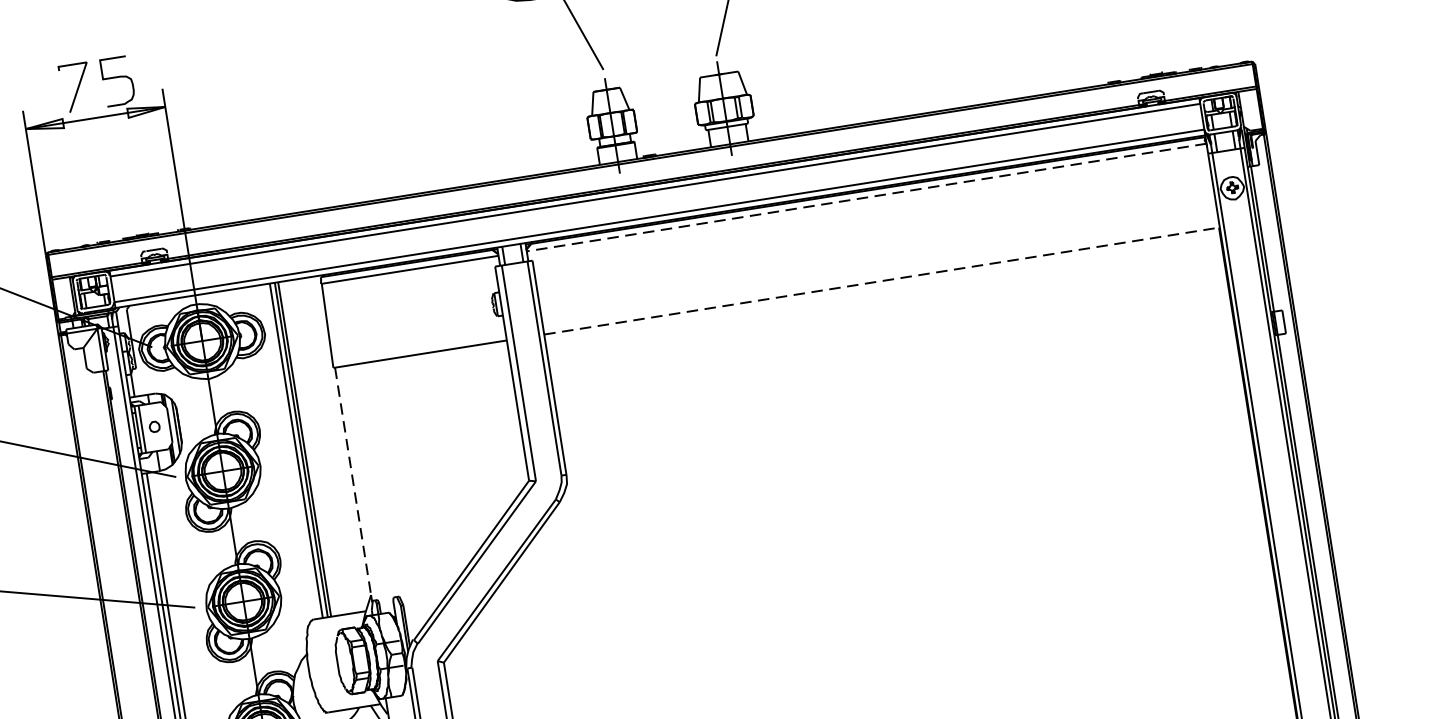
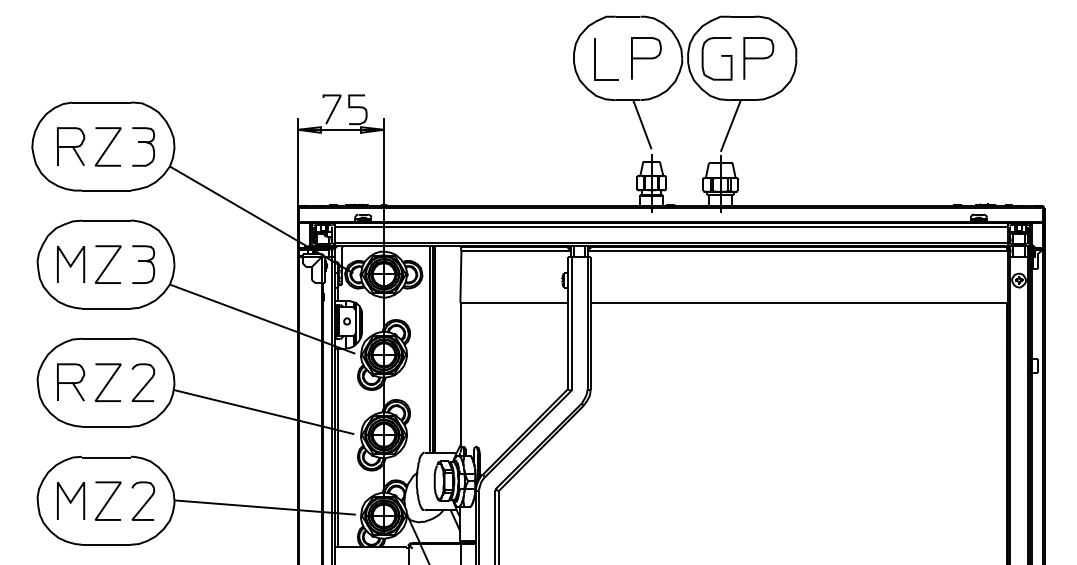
line: (866, 198) -> (797, 251), dashed -> solid
line: (882, 281) -> (799, 303), dashed -> solid
line: (353, 481) -> (461, 373), dashed -> solid

